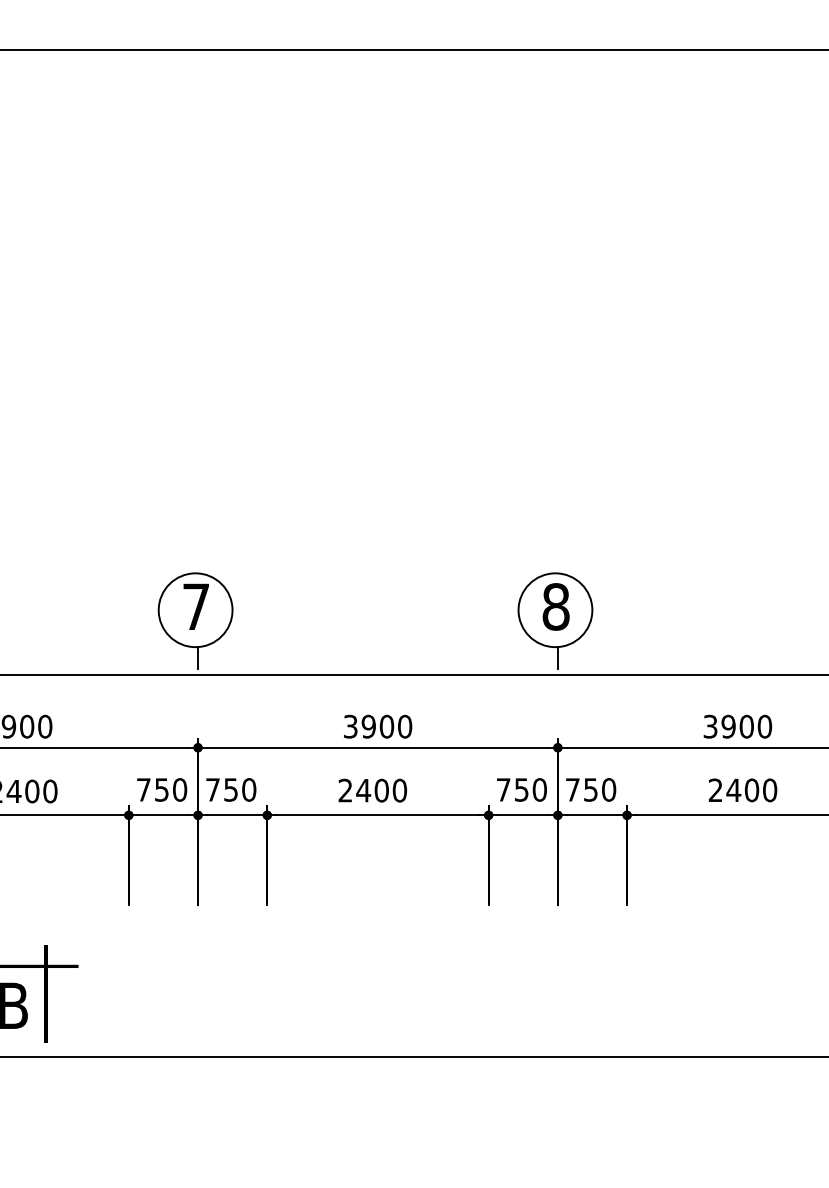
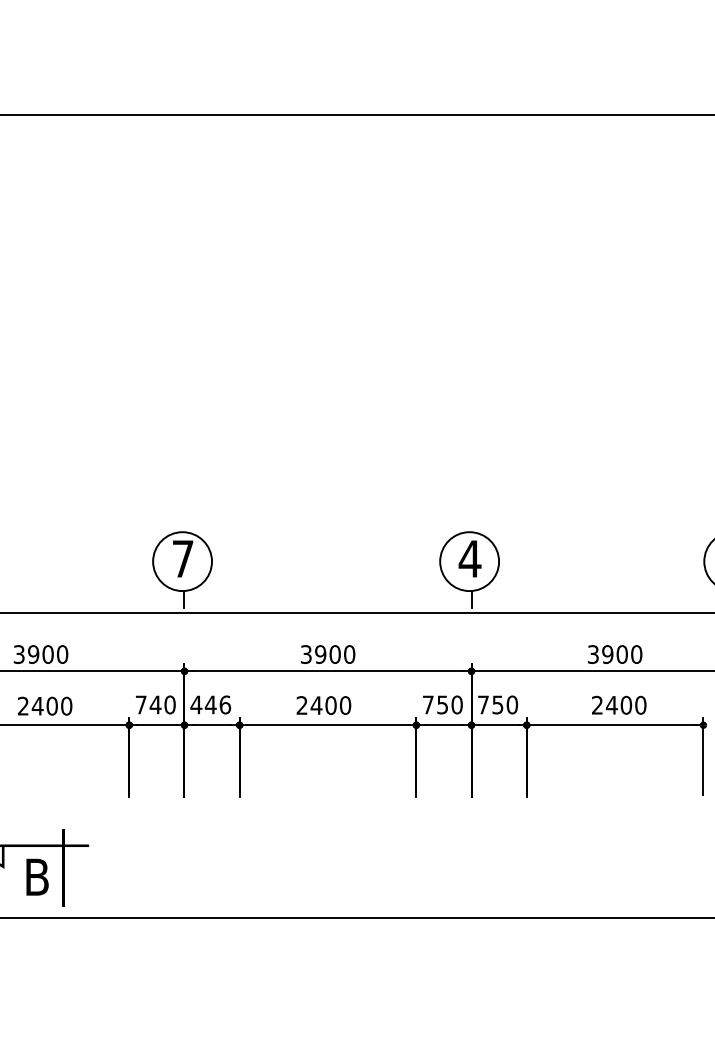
text: (555, 606) -> (469, 558), 8 -> 4
text: (161, 789) -> (155, 704), 750 -> 740
text: (230, 789) -> (210, 704), 750 -> 446

